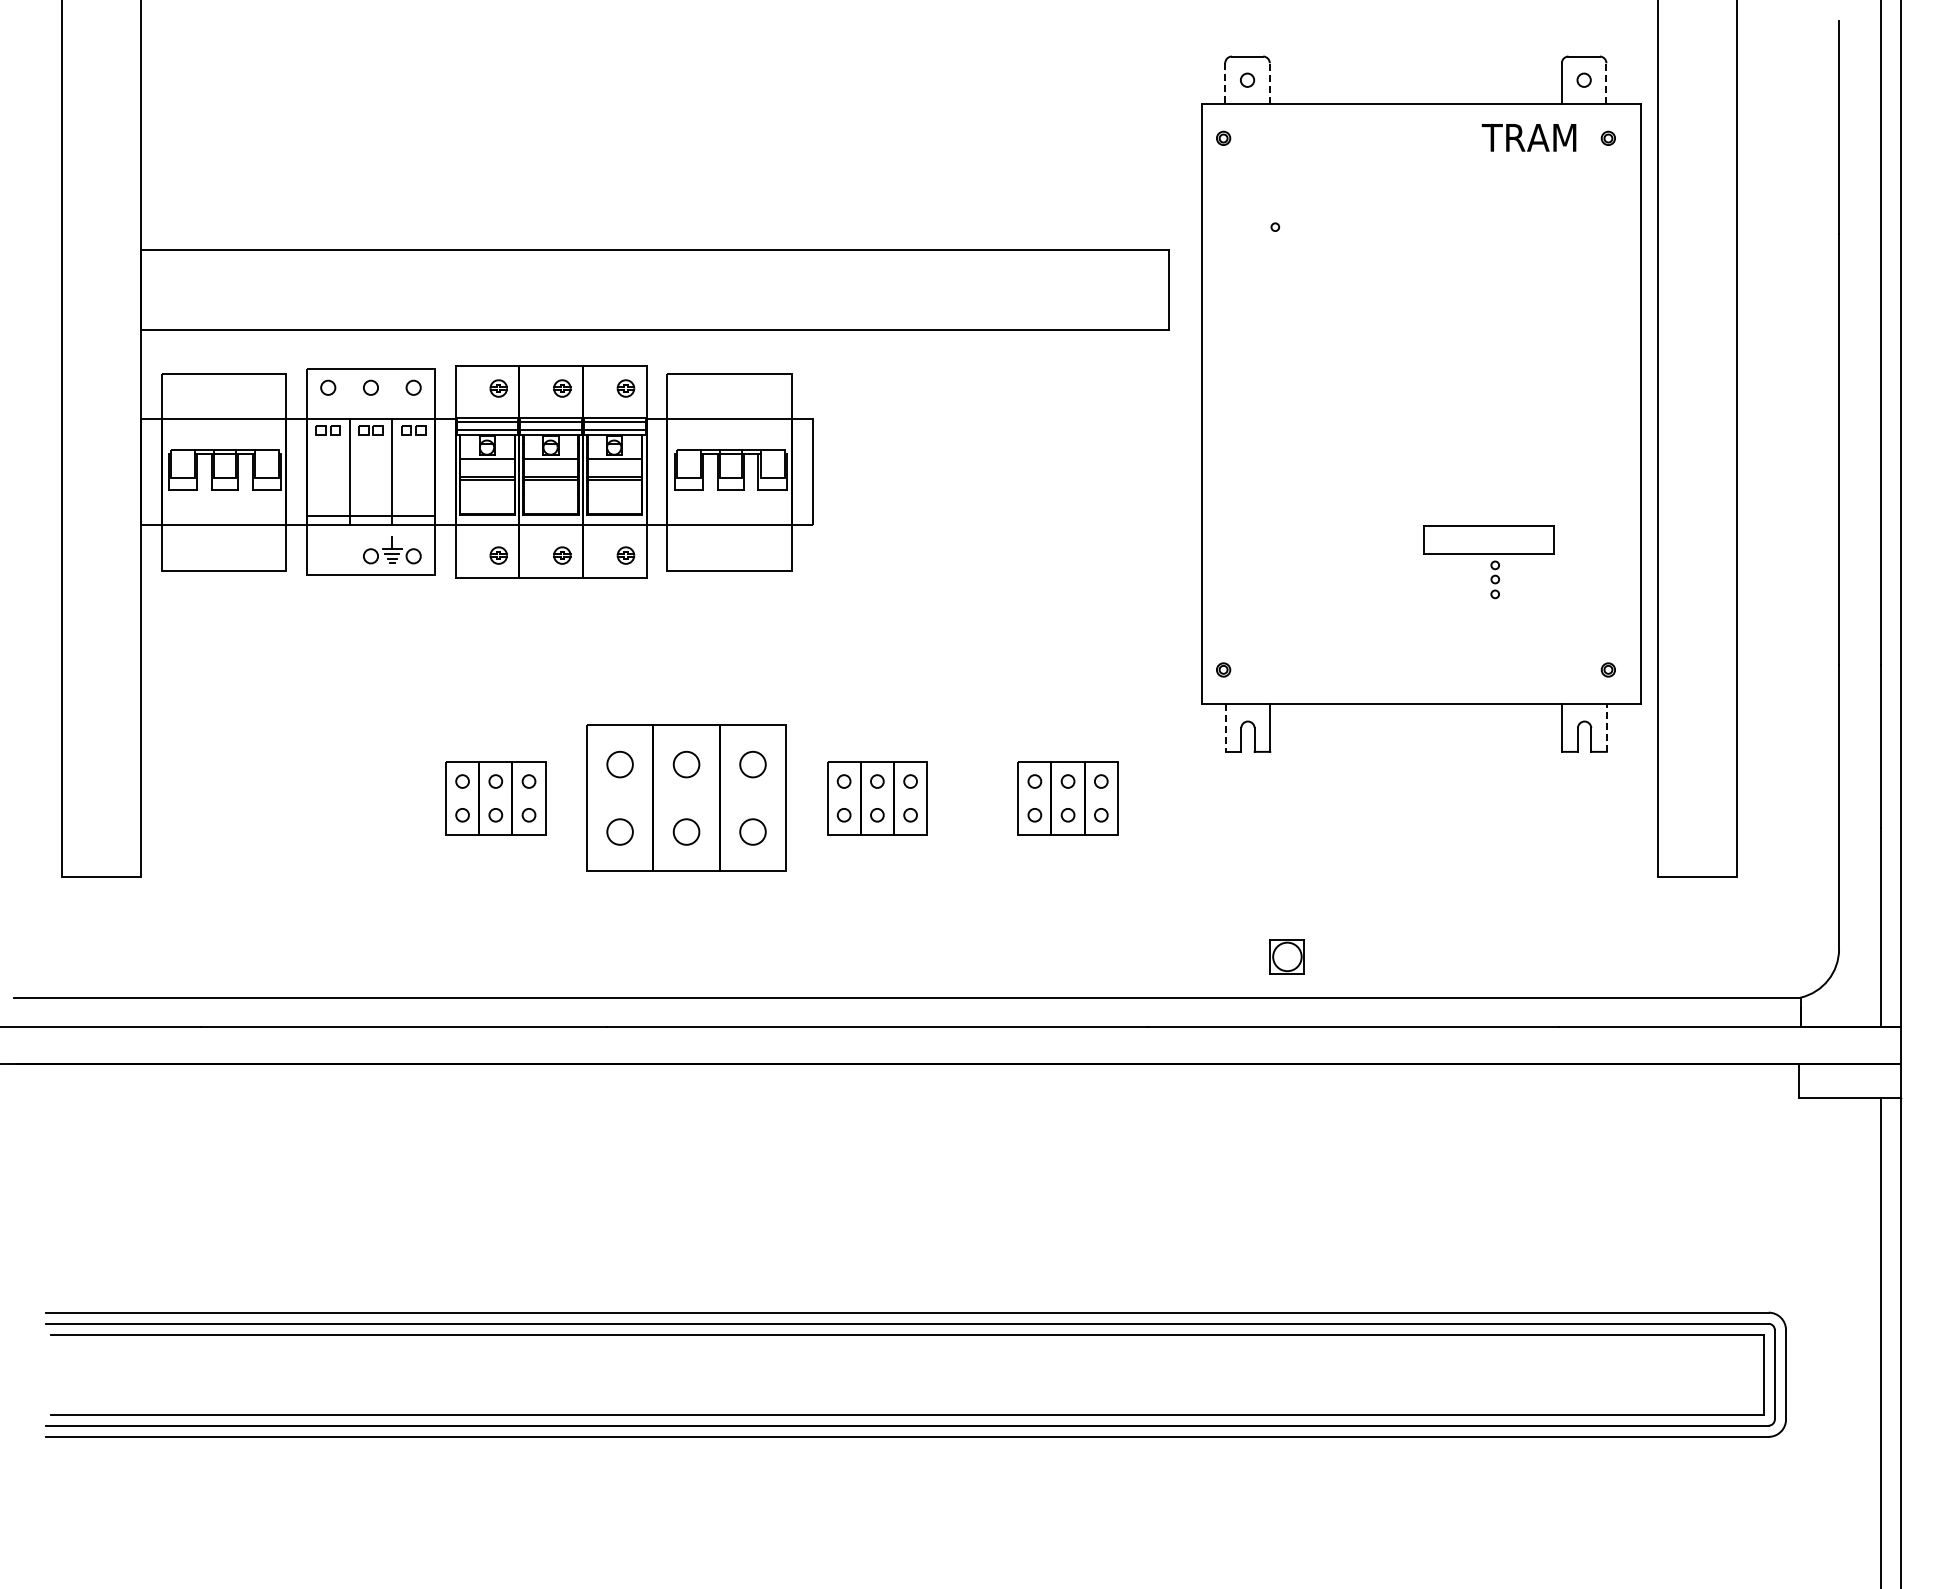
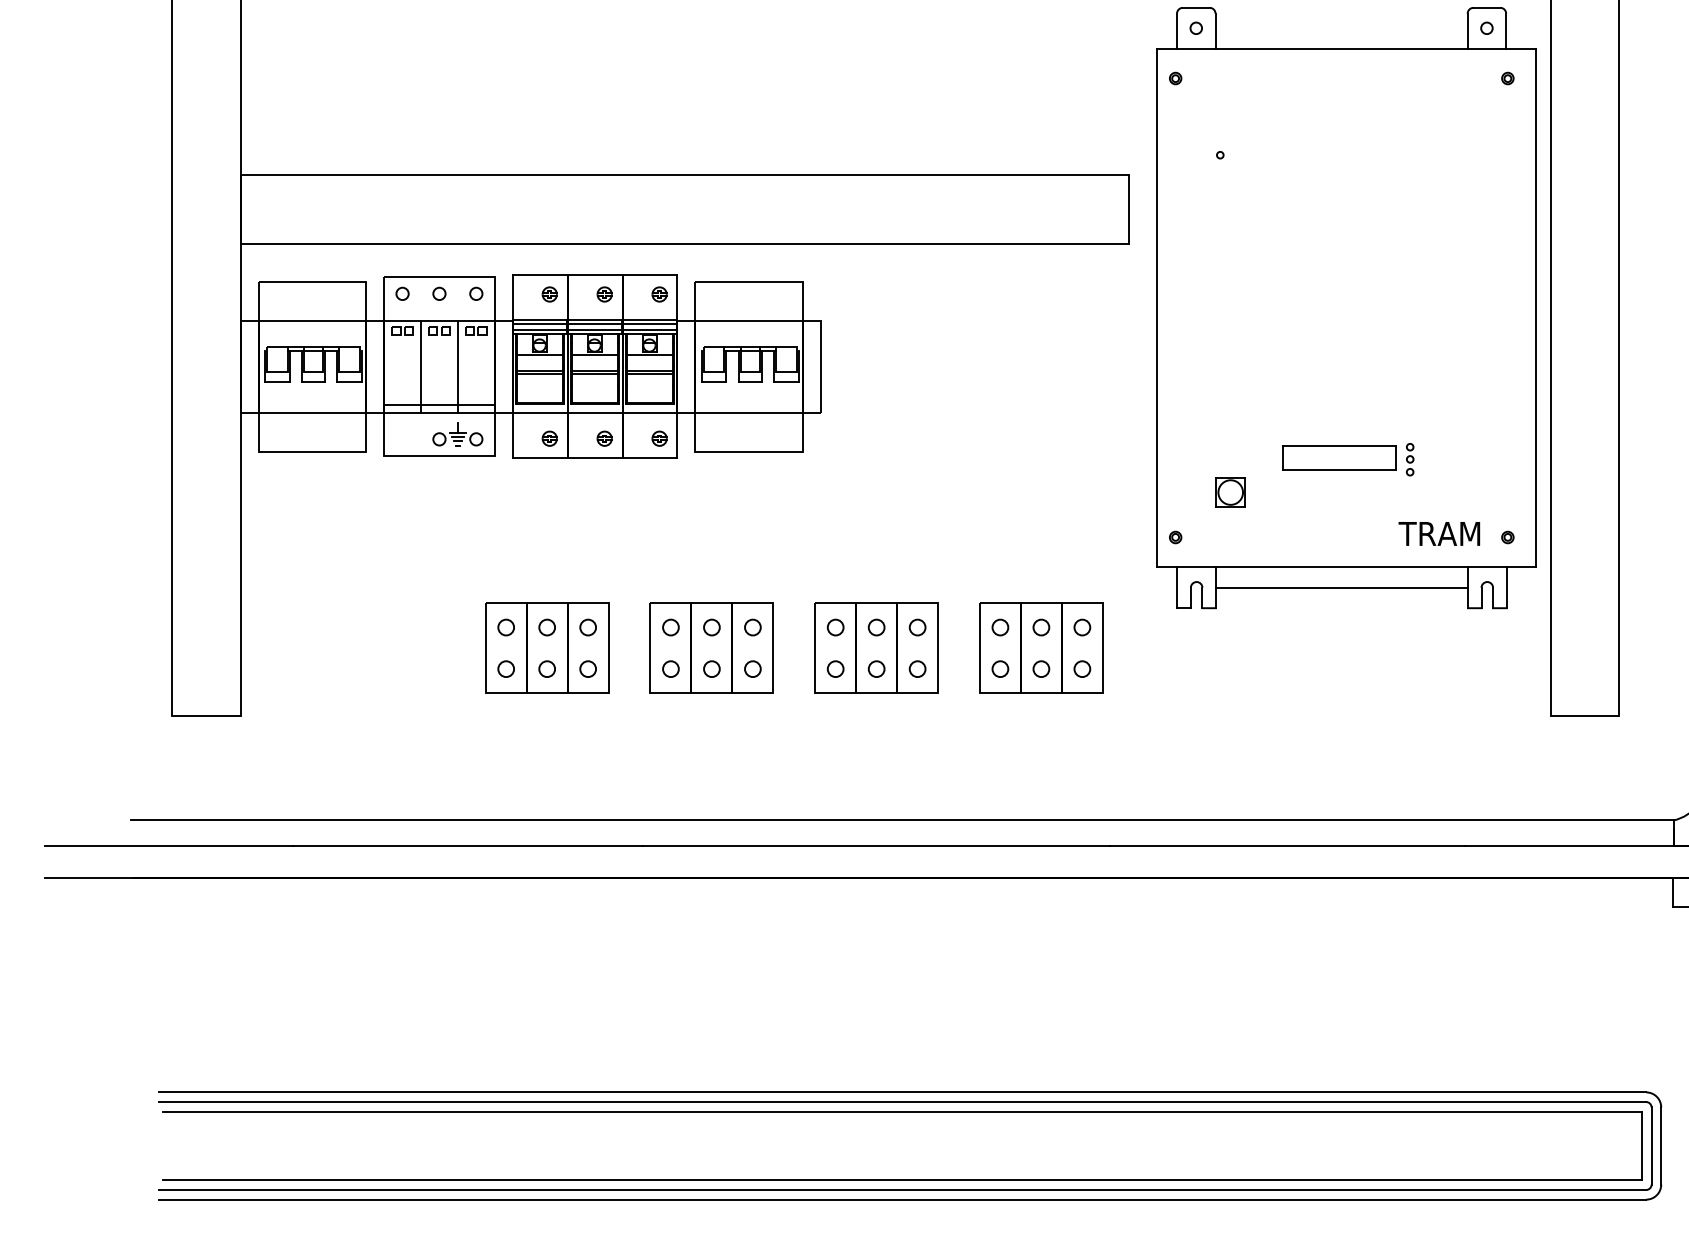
line: (1269, 83) -> (1215, 31), dashed -> solid
line: (1606, 83) -> (1506, 31), dashed -> solid
line: (1225, 84) -> (1177, 32), dashed -> solid
text: (1528, 137) -> (1438, 533), moved
part: (1488, 539) -> (1339, 457), moved
line: (1225, 727) -> (1177, 587), dashed -> solid
line: (1416, 728) -> (1342, 588), added
line: (1606, 728) -> (1506, 588), dashed -> solid
part: (495, 798) -> (546, 648), size x1.43
part: (686, 798) -> (711, 648), size x0.71
part: (877, 798) -> (876, 648), size x1.43
part: (1067, 798) -> (1040, 648), size x1.43
part: (1286, 956) -> (1229, 492), moved

